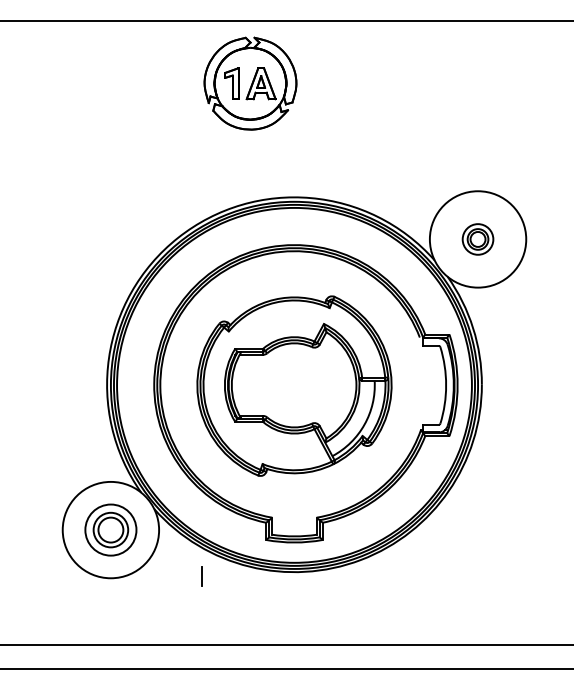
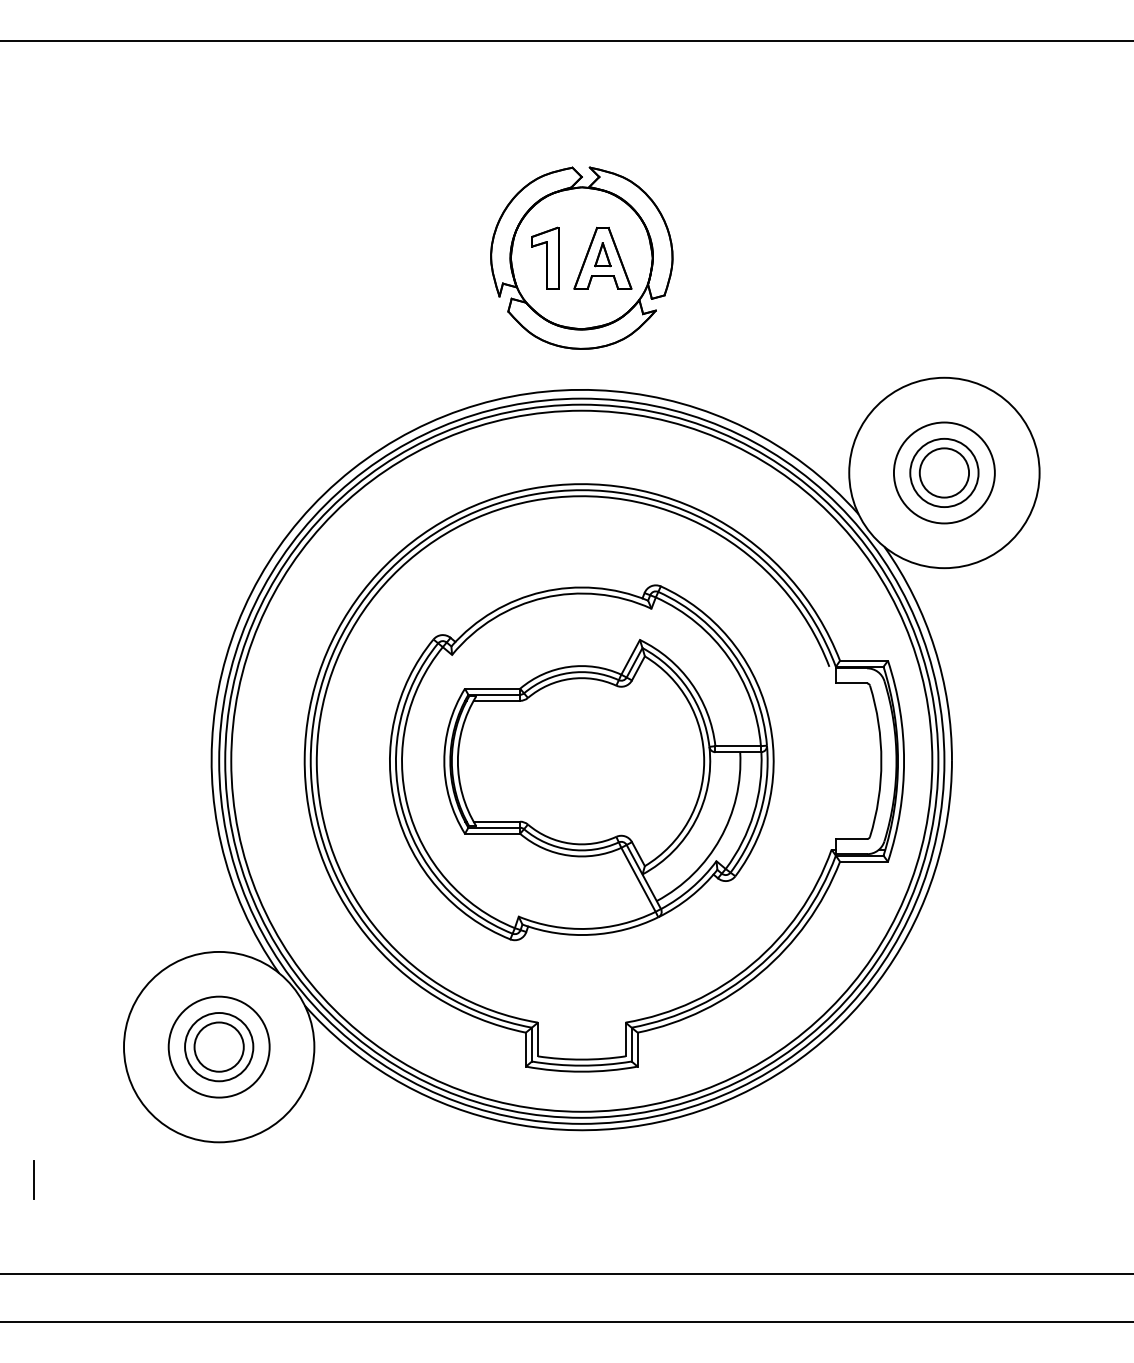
part: (250, 83) -> (581, 257), moved
part: (477, 239) -> (943, 473), size x1.67
line: (201, 576) -> (32, 1180), moved

